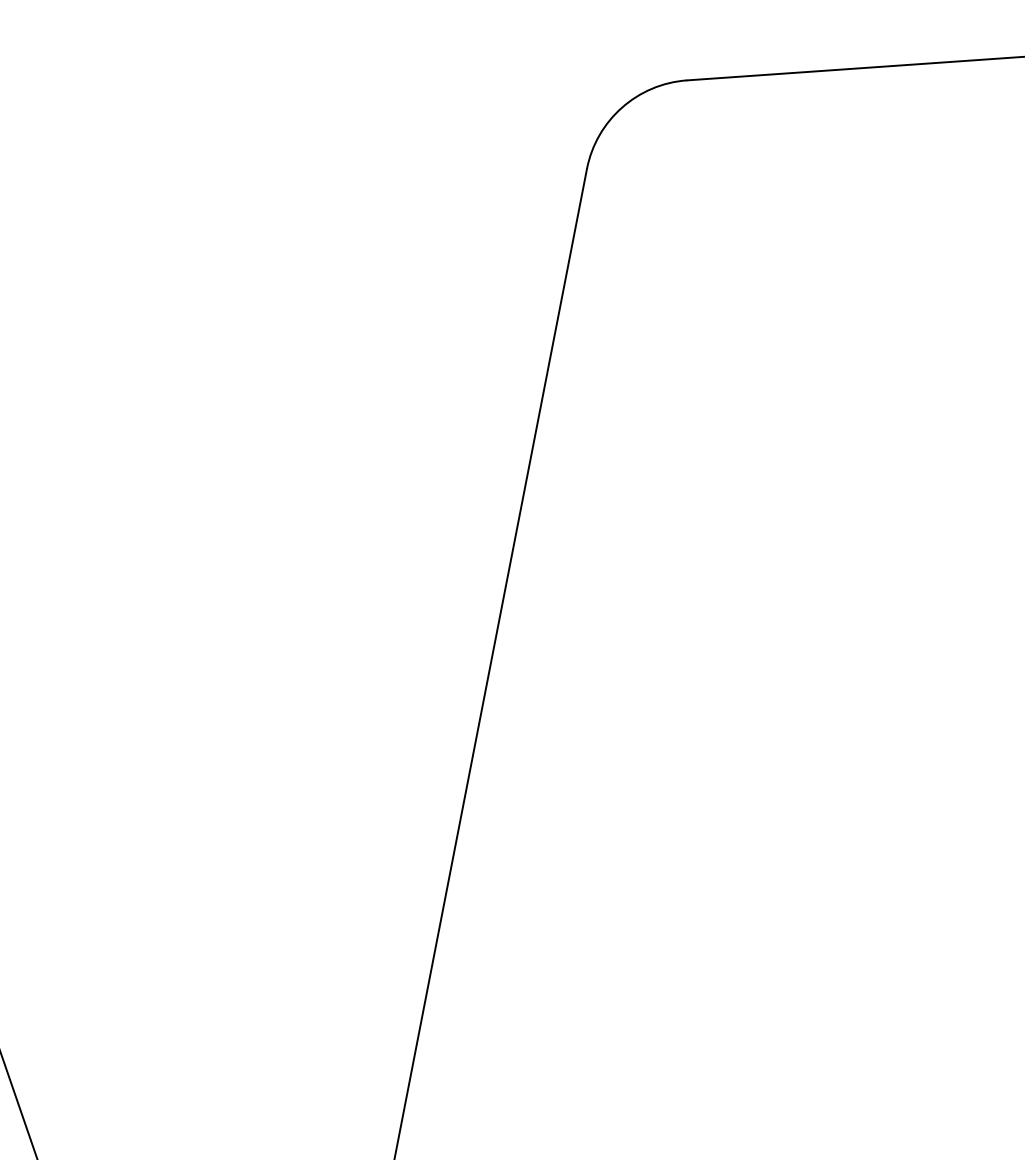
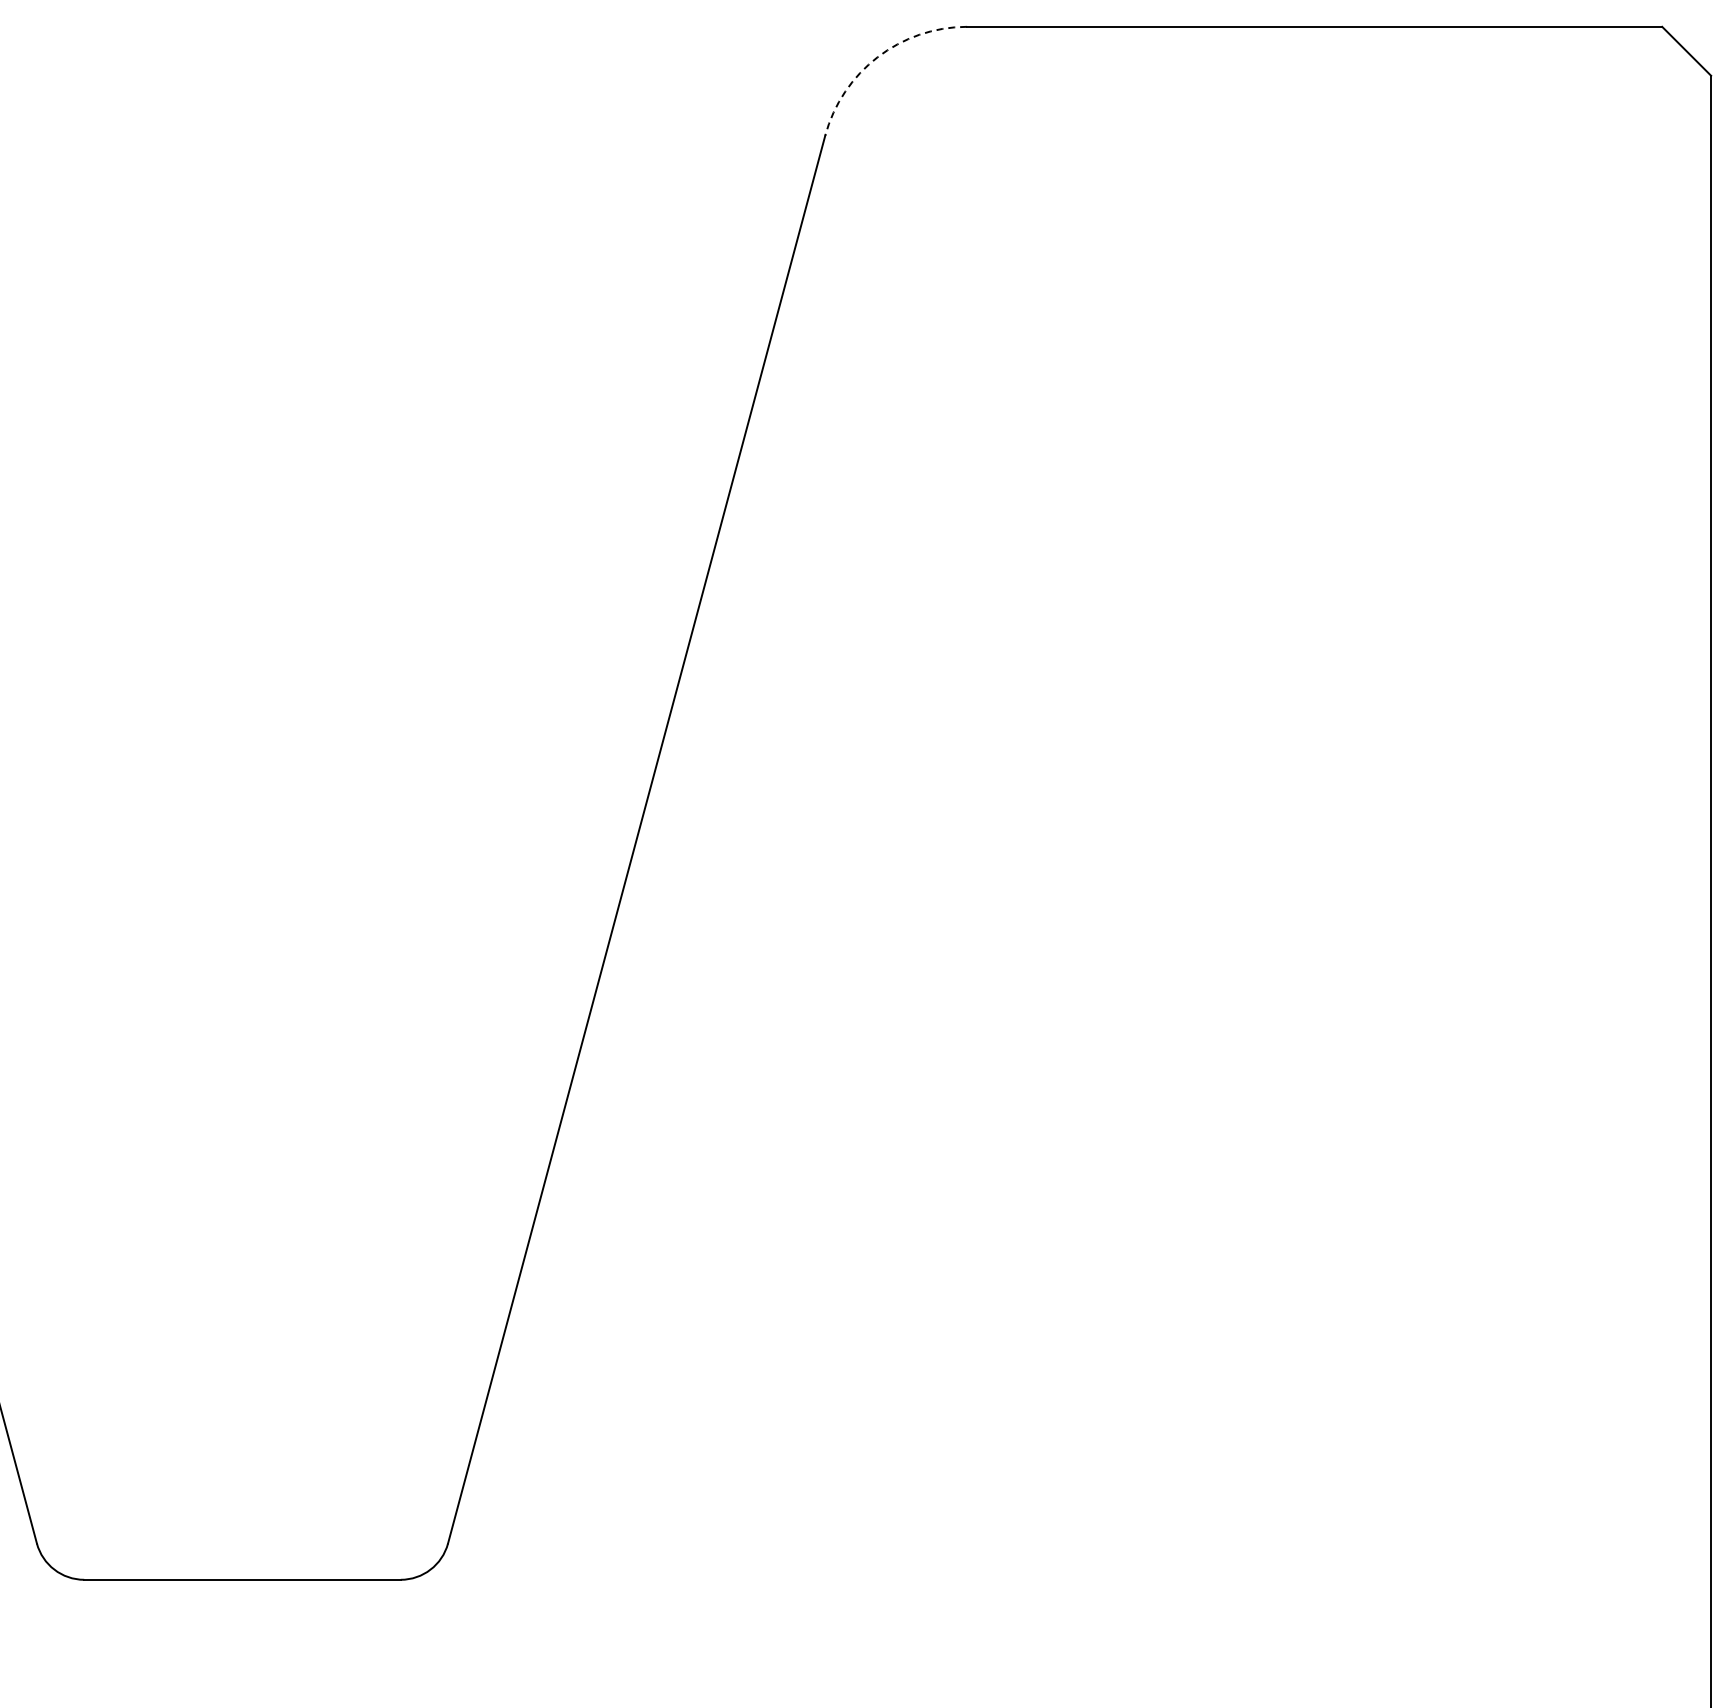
arc: (621, 107) -> (877, 57), solid -> dashed

